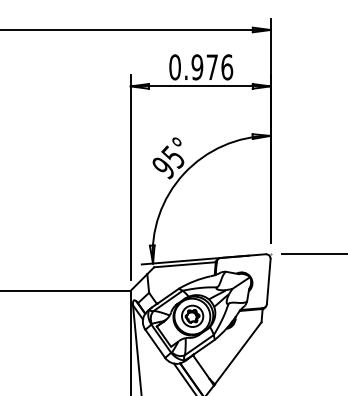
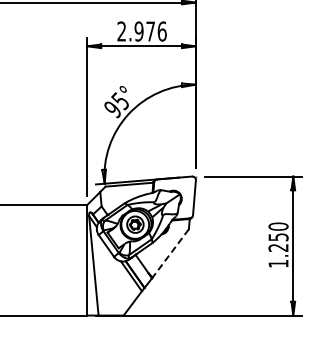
text: (174, 67) -> (121, 31), 0.976 -> 2.976
line: (237, 353) -> (170, 253), solid -> dashed

